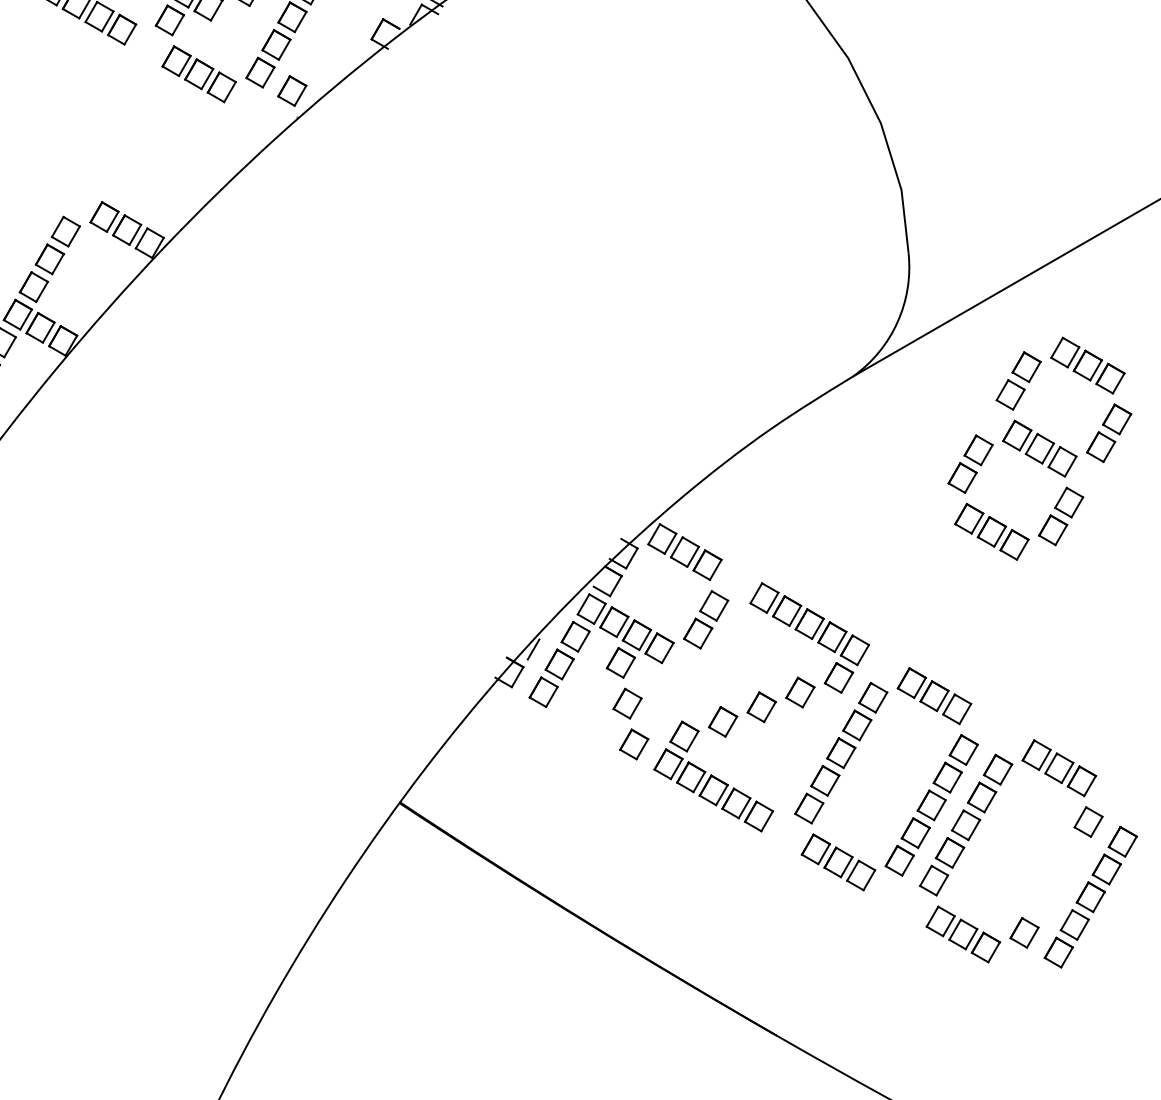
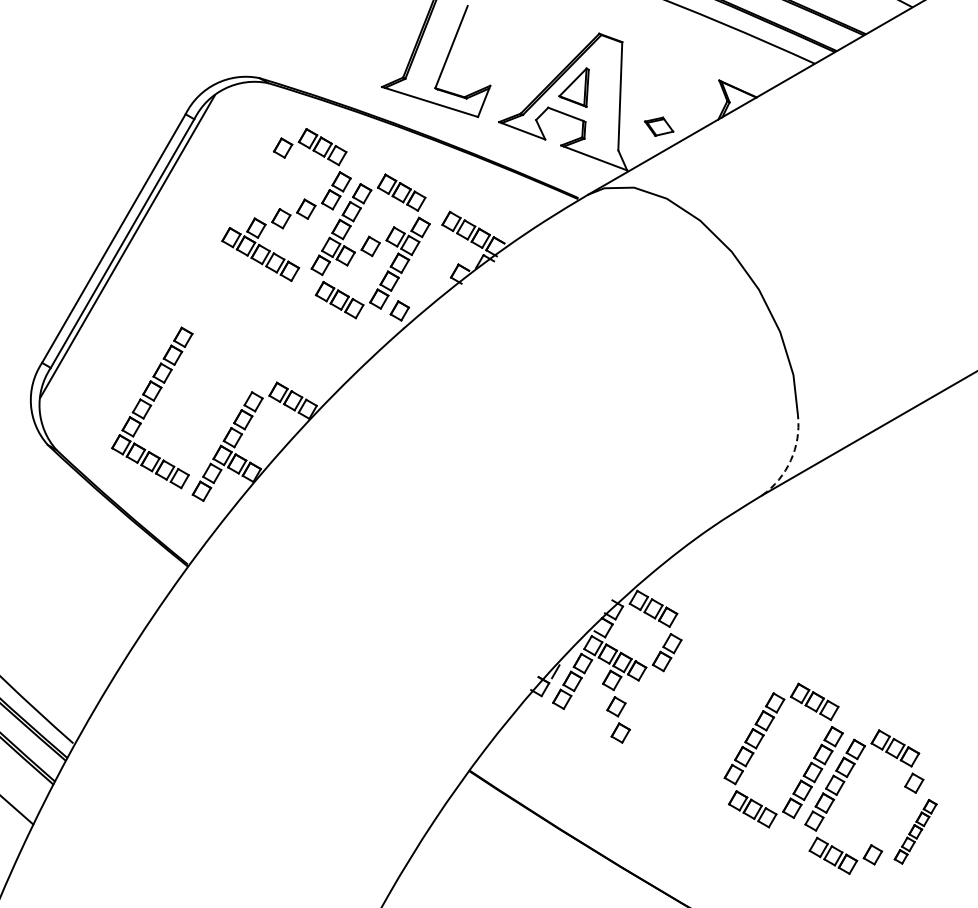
arc: (896, 322) -> (790, 460), solid -> dashed
part: (1039, 447) -> (882, 541), removed
part: (760, 706) -> (702, 708), removed
part: (1090, 896) -> (915, 831), size x0.7

